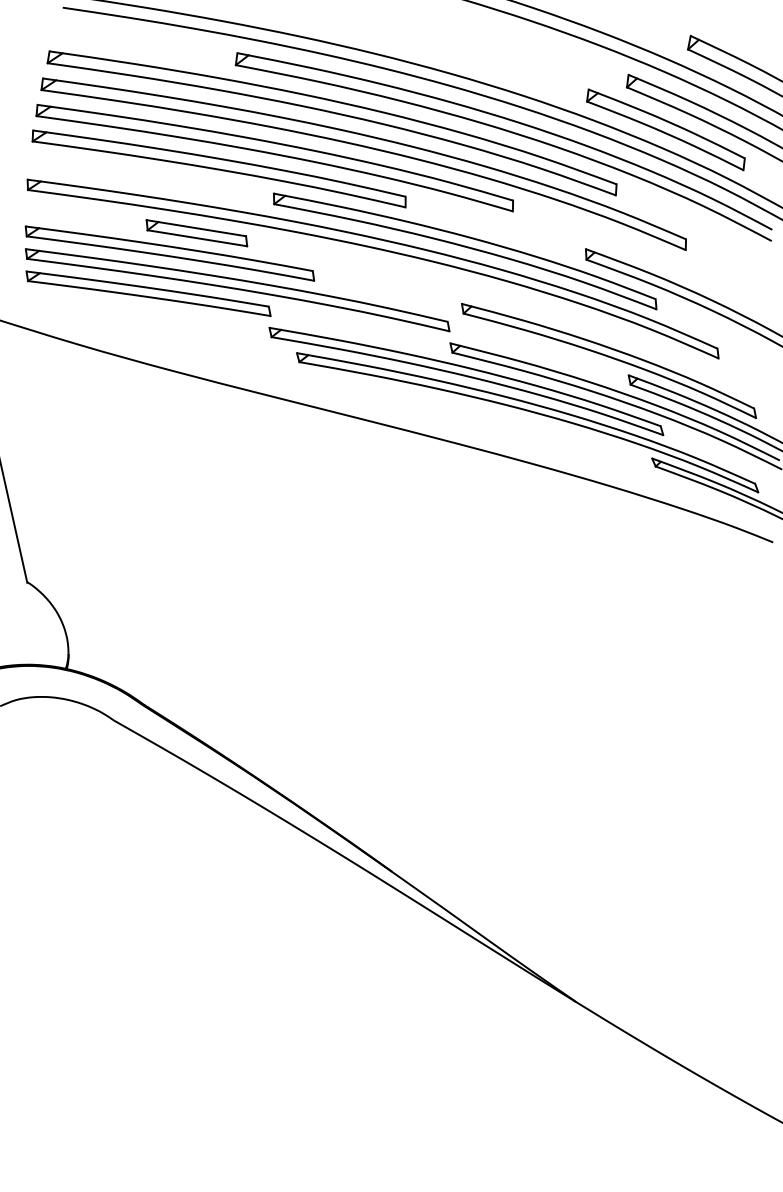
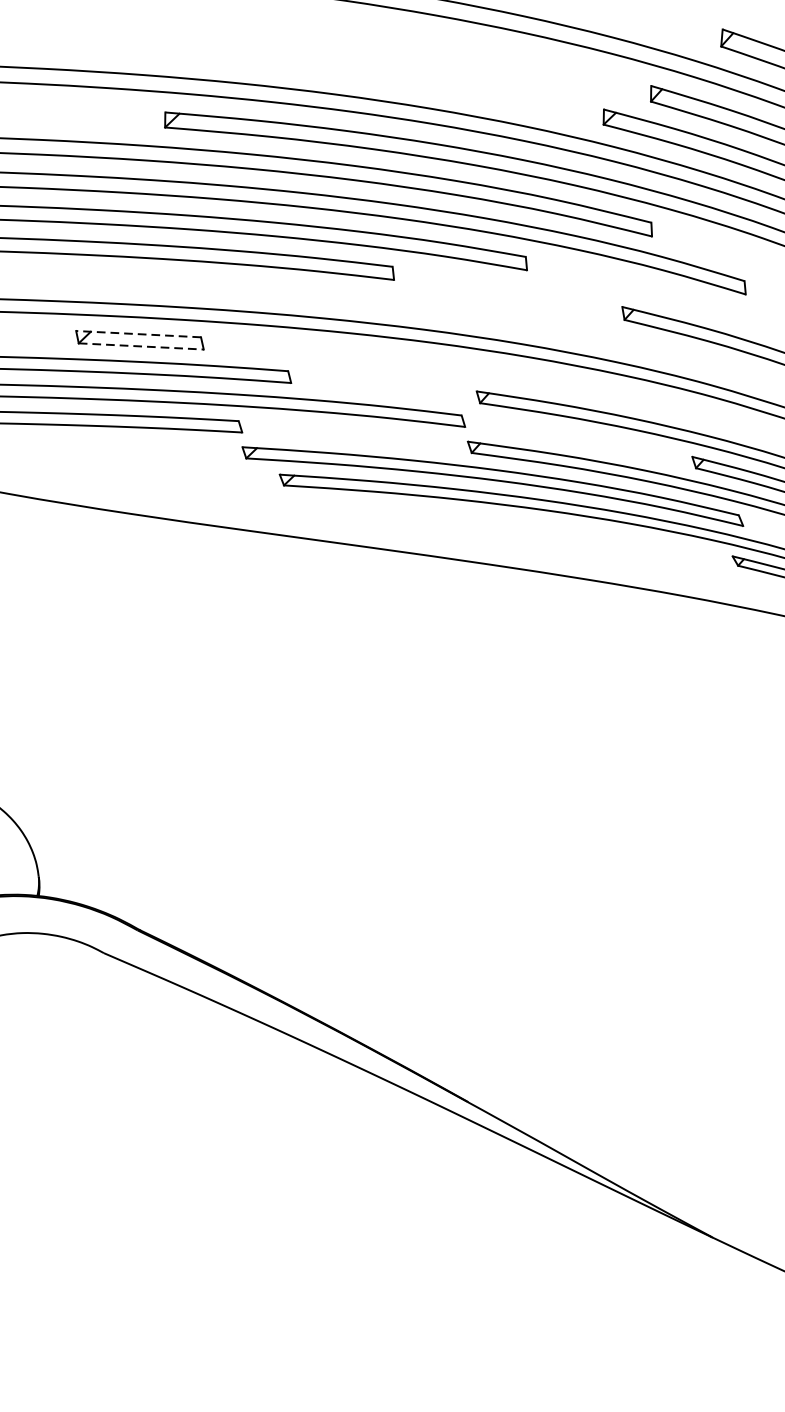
line: (195, 228) -> (137, 334), solid -> dashed
line: (197, 238) -> (141, 346), solid -> dashed
part: (465, 251) -> (474, 326), removed

